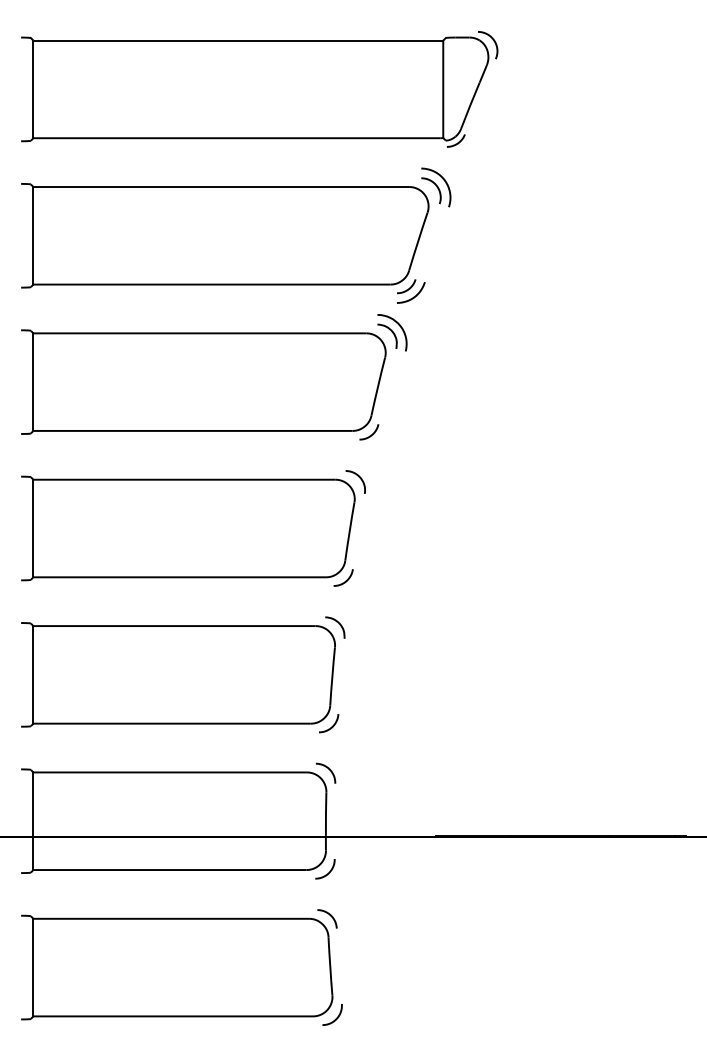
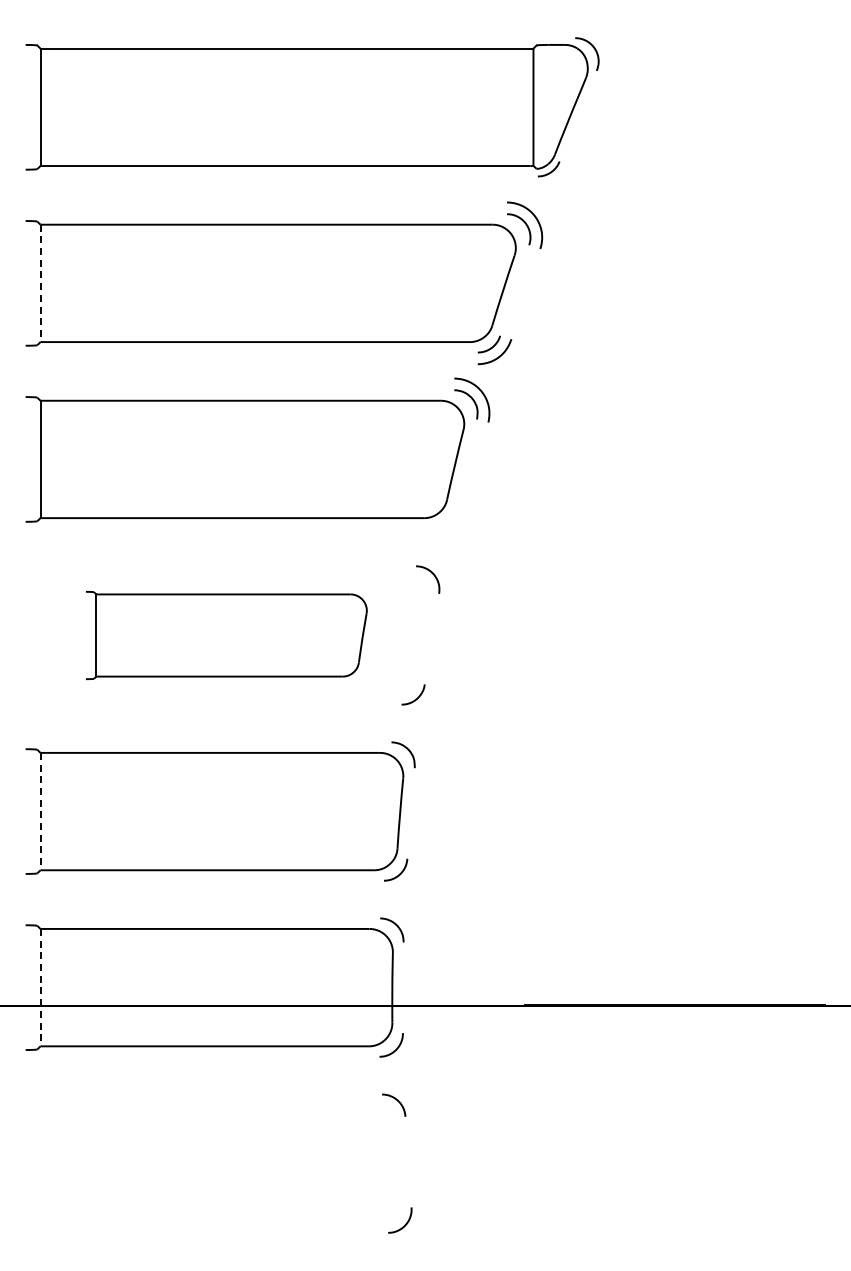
line: (33, 235) -> (40, 283), solid -> dashed
curve: (370, 434) -> (446, 522), removed
part: (188, 528) -> (226, 635), size x0.7
line: (33, 674) -> (40, 811), solid -> dashed
line: (33, 821) -> (40, 987), solid -> dashed
part: (177, 967) -> (213, 1163), removed

